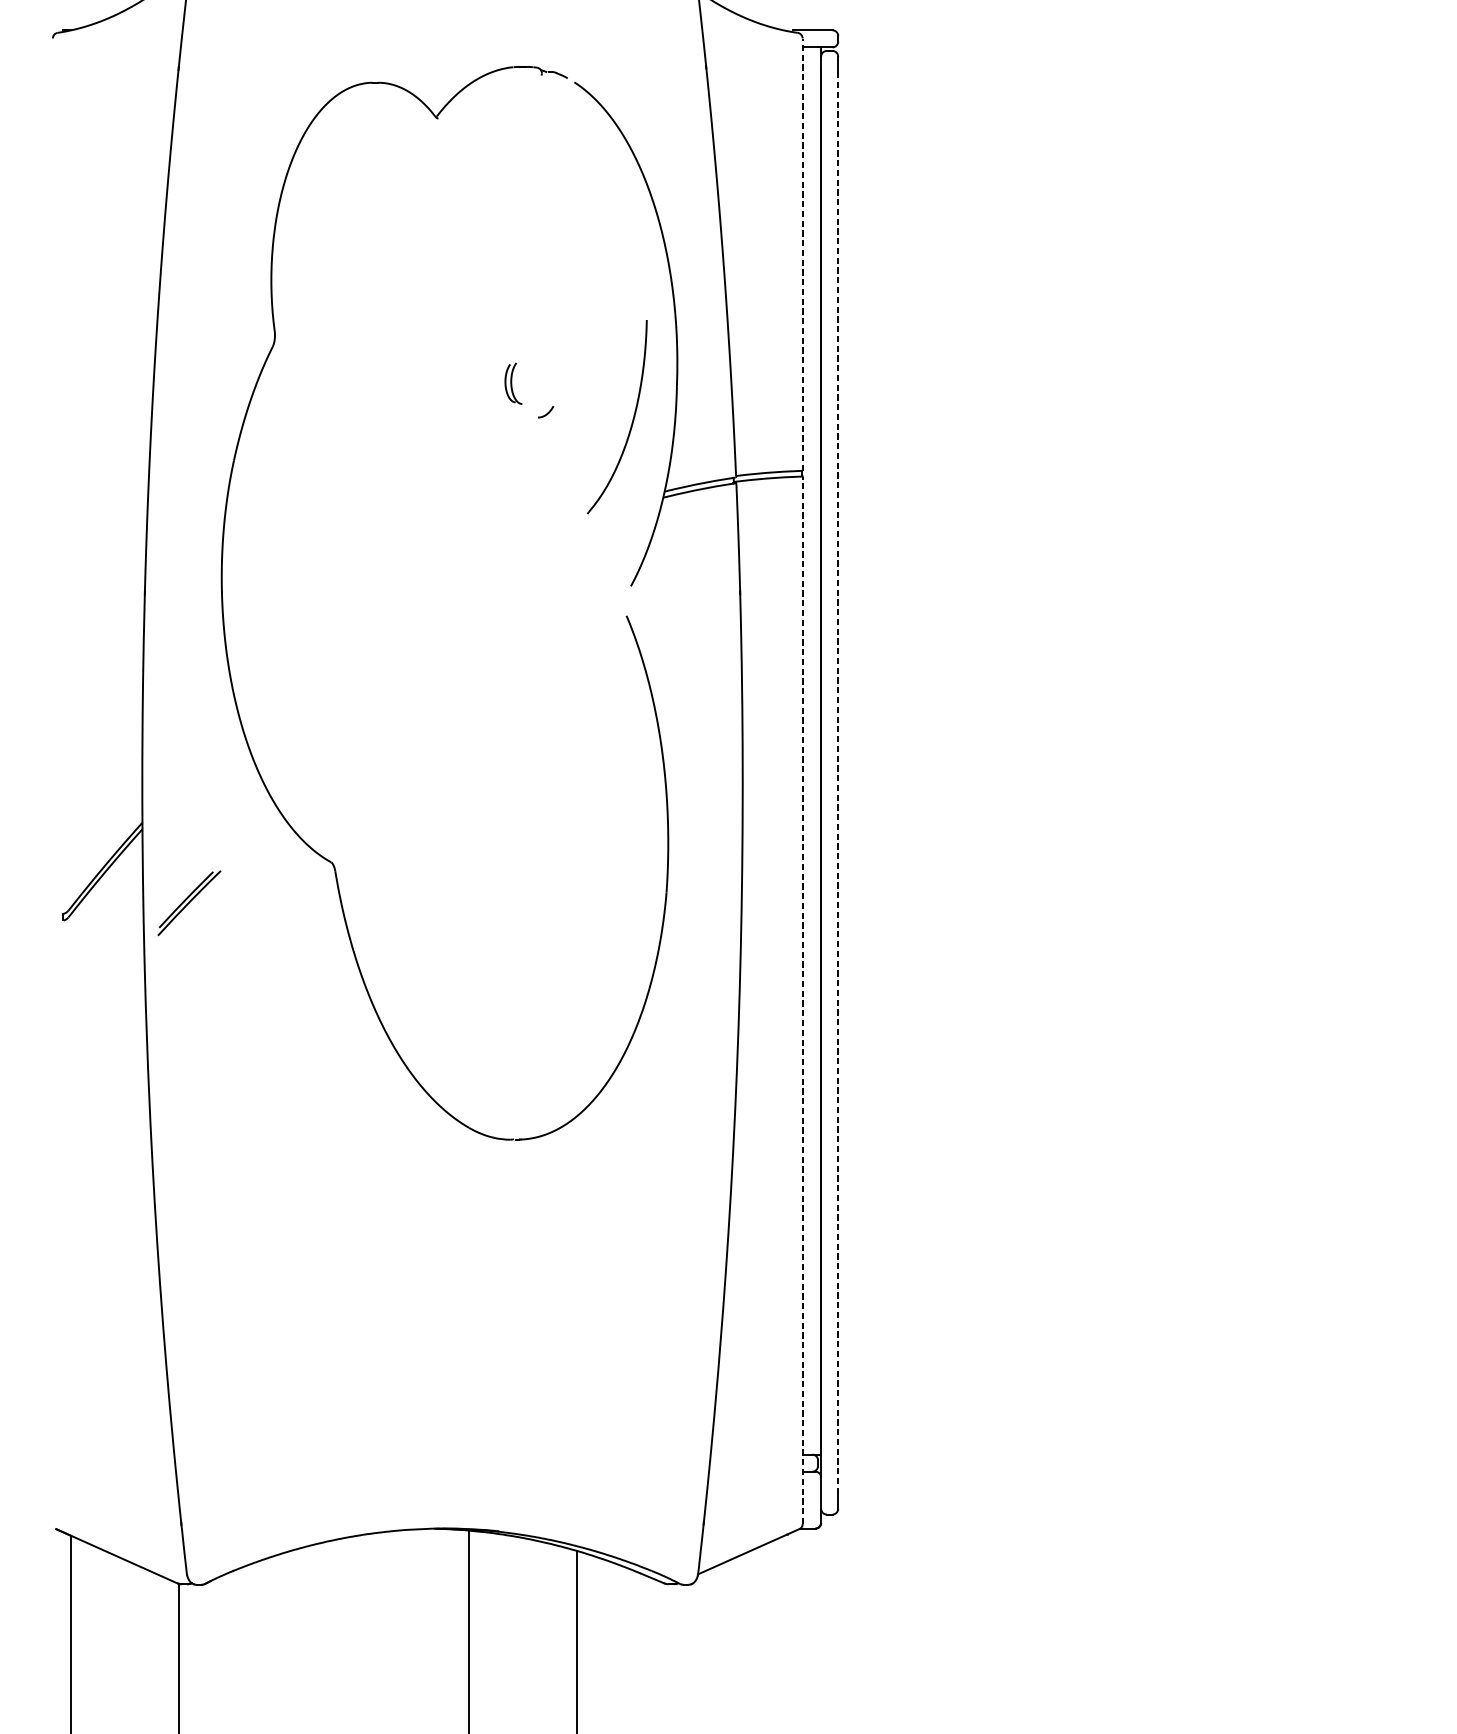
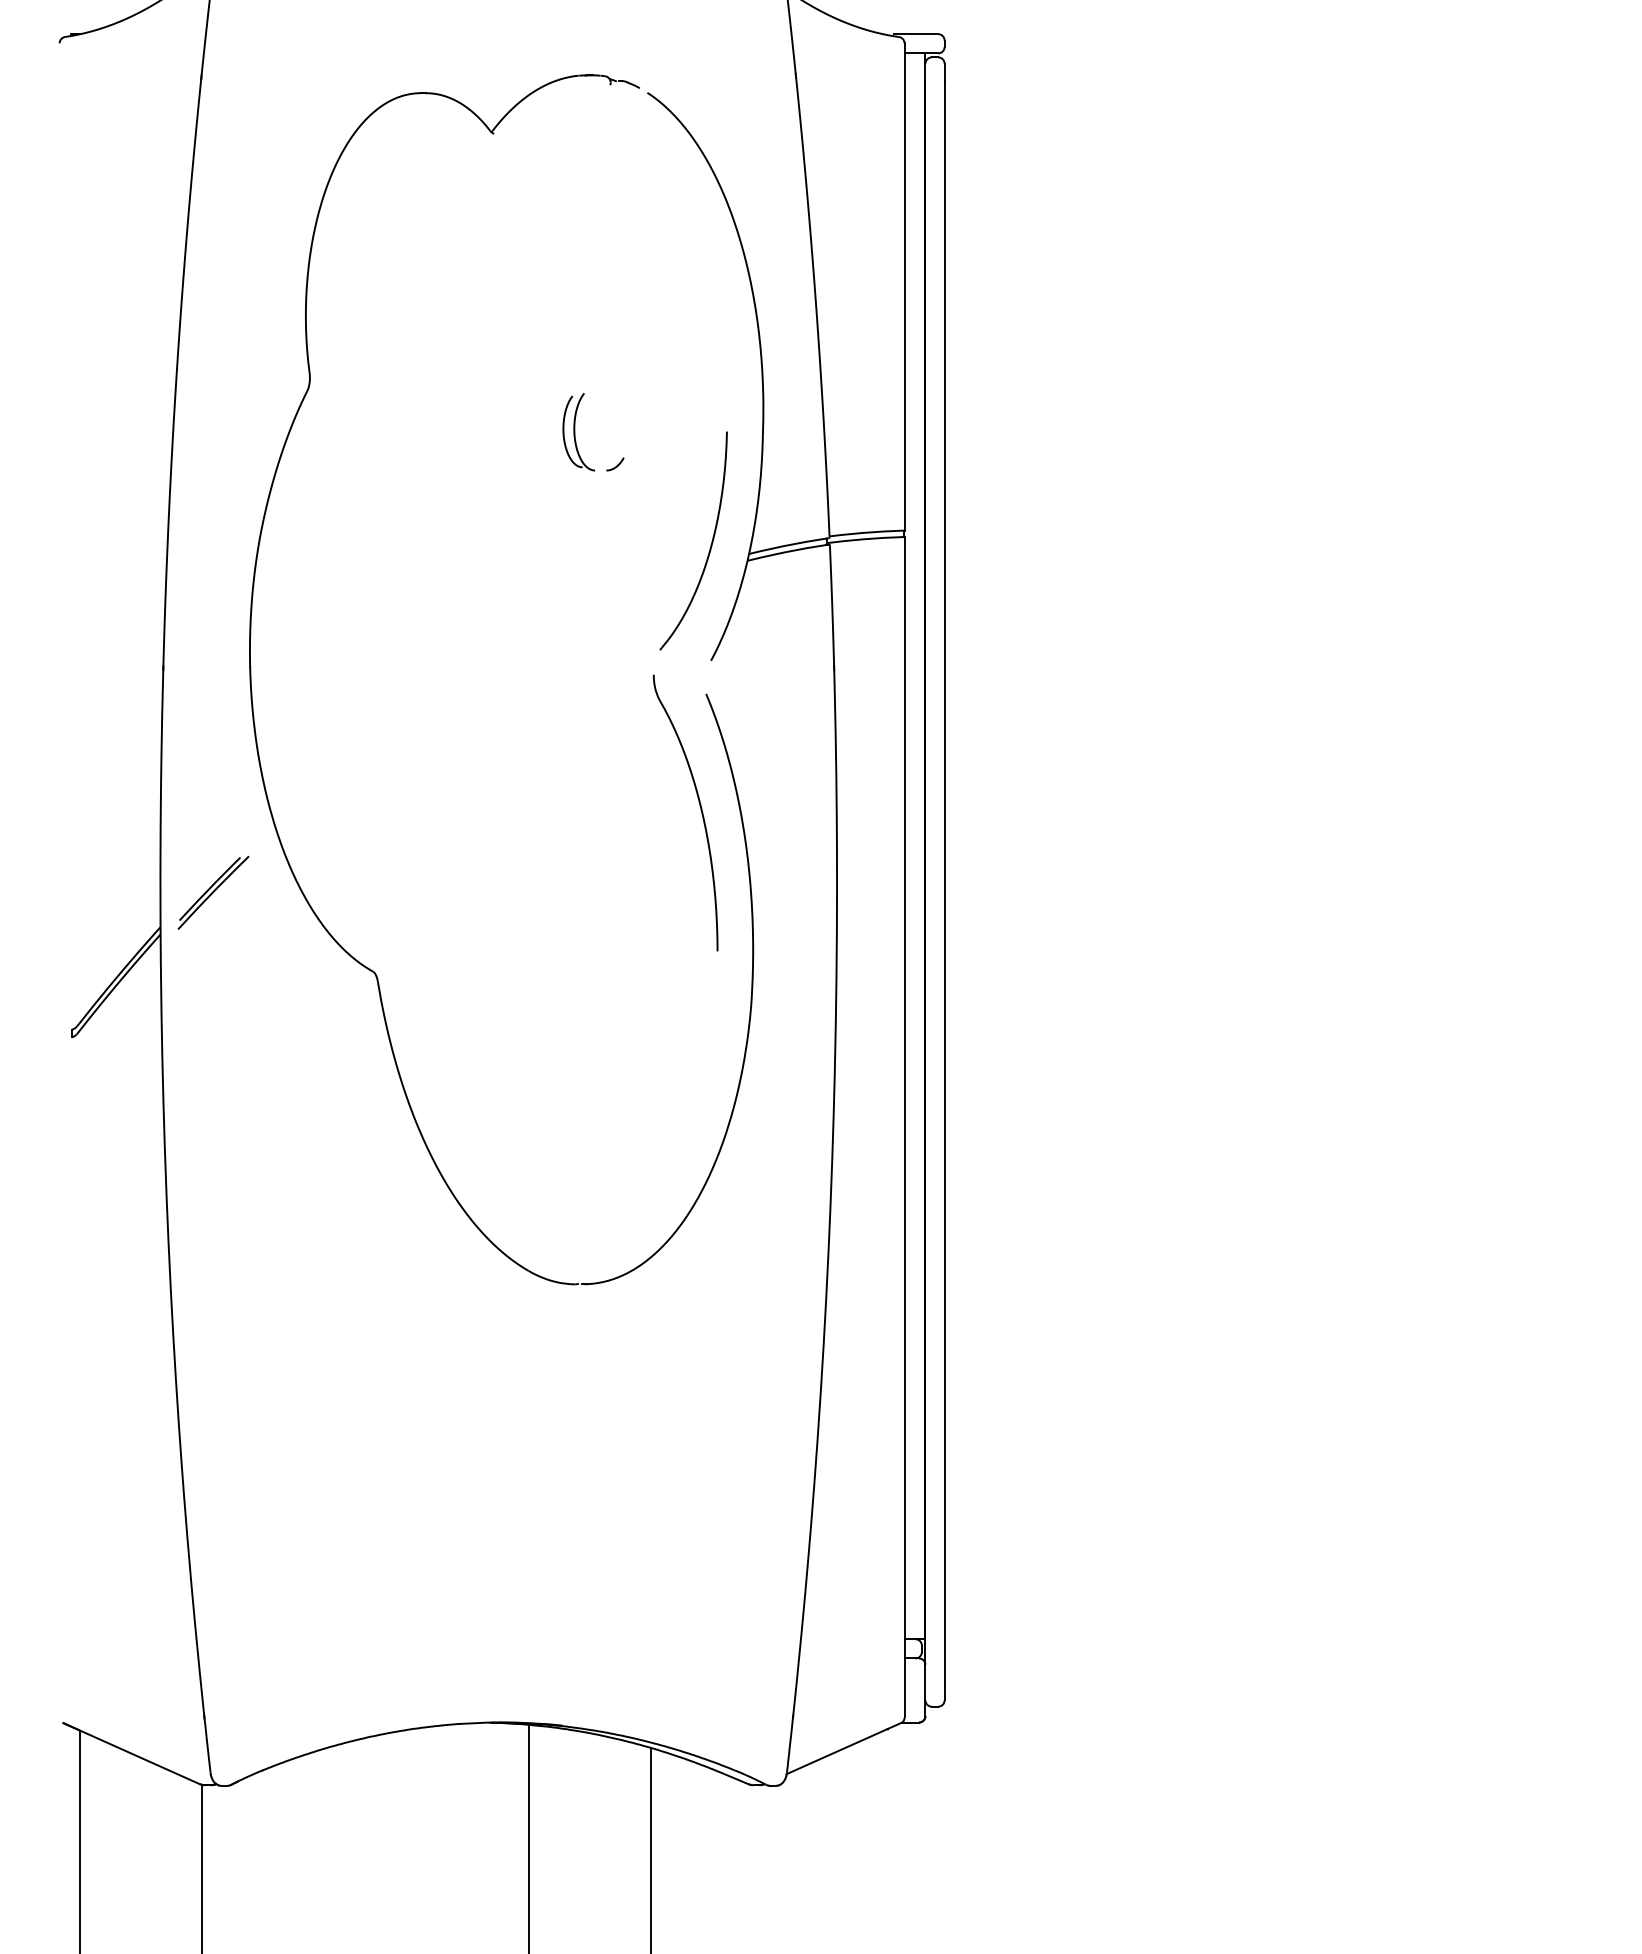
line: (802, 254) -> (904, 286), dashed -> solid
part: (513, 383) -> (578, 432), size x1.67
part: (632, 420) -> (710, 544), moved
part: (621, 719) -> (700, 810), added
line: (838, 783) -> (944, 882), dashed -> solid
part: (189, 902) -> (213, 892), moved
line: (802, 999) -> (904, 1126), dashed -> solid

